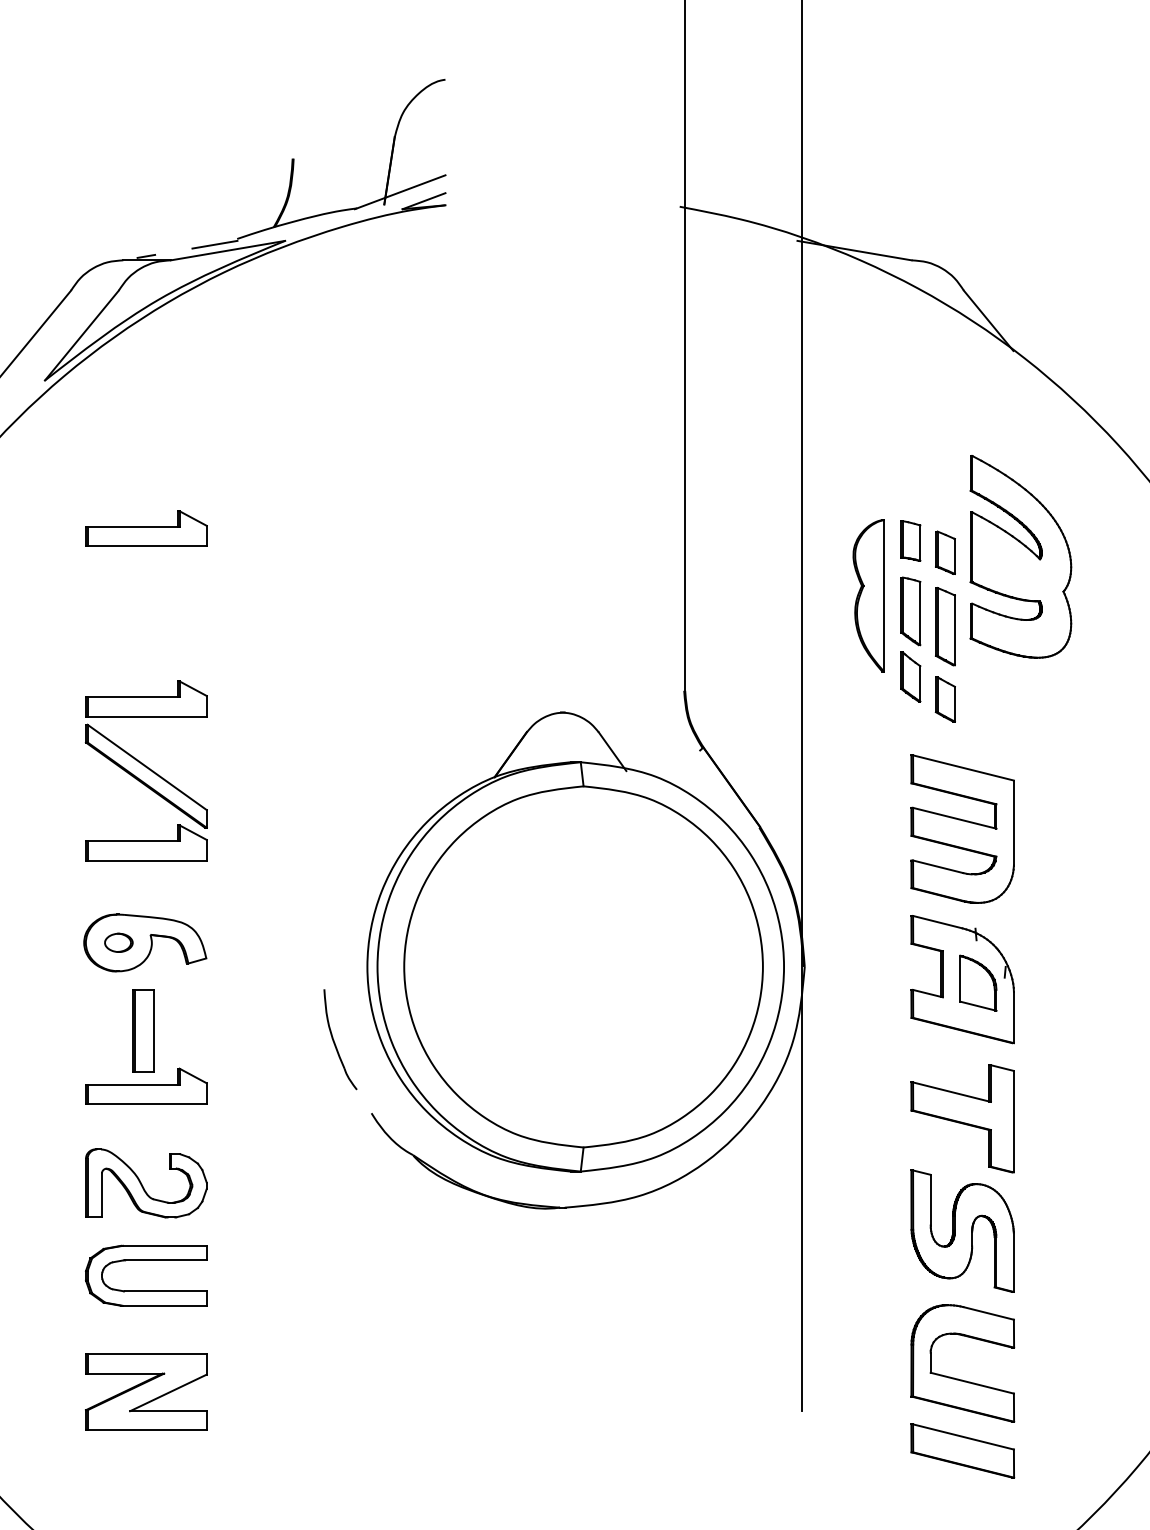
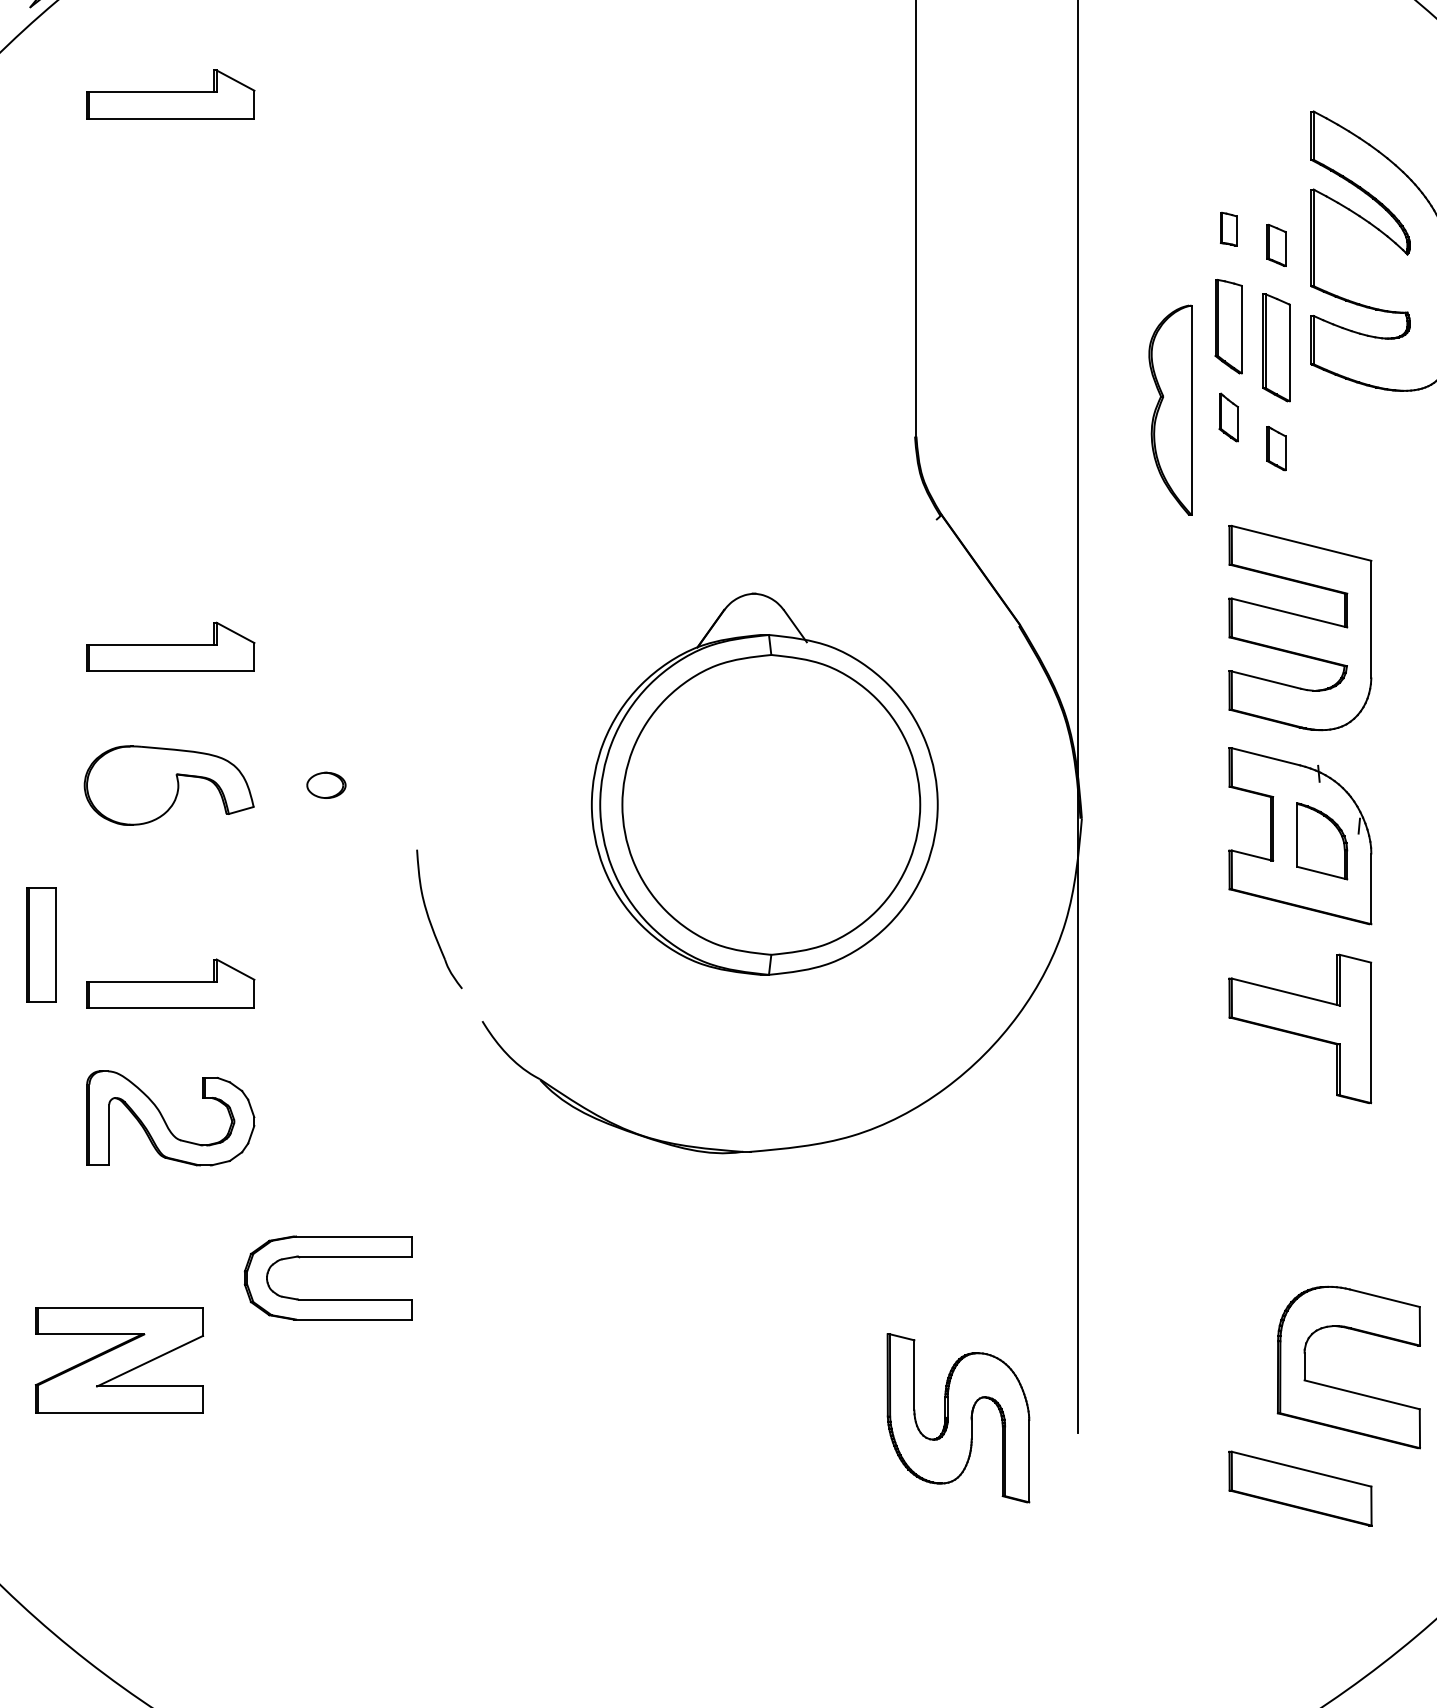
part: (146, 528) -> (170, 94), moved
part: (910, 540) -> (1228, 228), size x0.6
part: (945, 552) -> (1276, 245), size x0.7
part: (868, 595) -> (1170, 409), moved
part: (910, 676) -> (1228, 416), size x0.7
part: (944, 699) -> (1275, 448), size x0.7
part: (139, 760) -> (161, 533), removed
part: (575, 941) -> (764, 783), size x0.6
part: (118, 942) -> (325, 784), moved
part: (143, 1030) -> (40, 944), moved
part: (962, 1230) -> (958, 1417), moved
part: (146, 1260) -> (328, 1256), moved
part: (958, 1378) -> (1343, 1388), moved
part: (146, 1391) -> (119, 1359), moved

